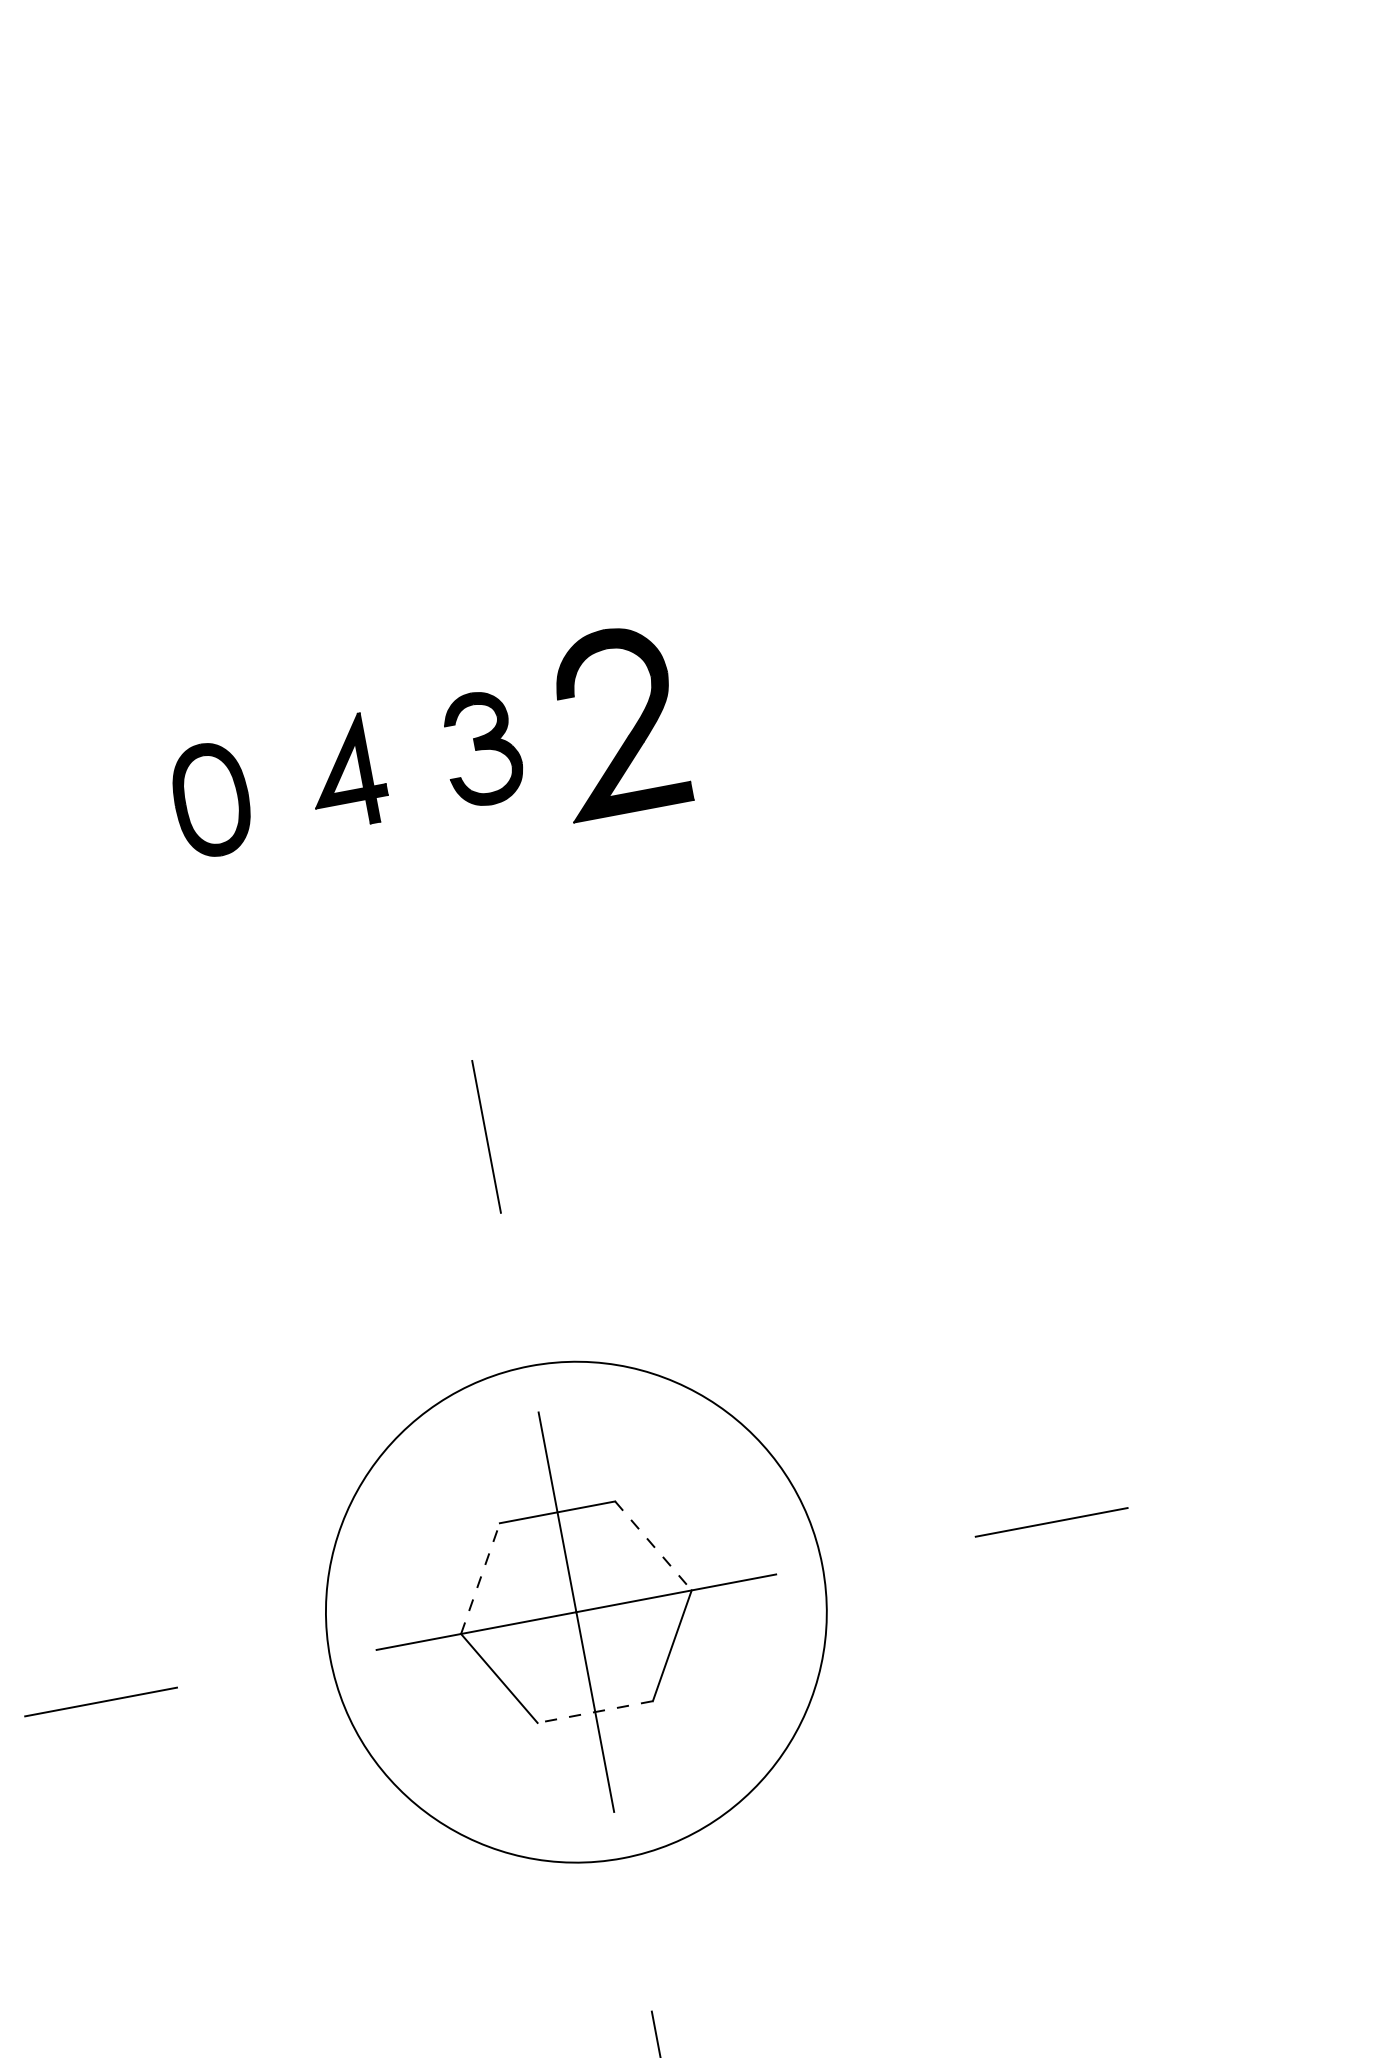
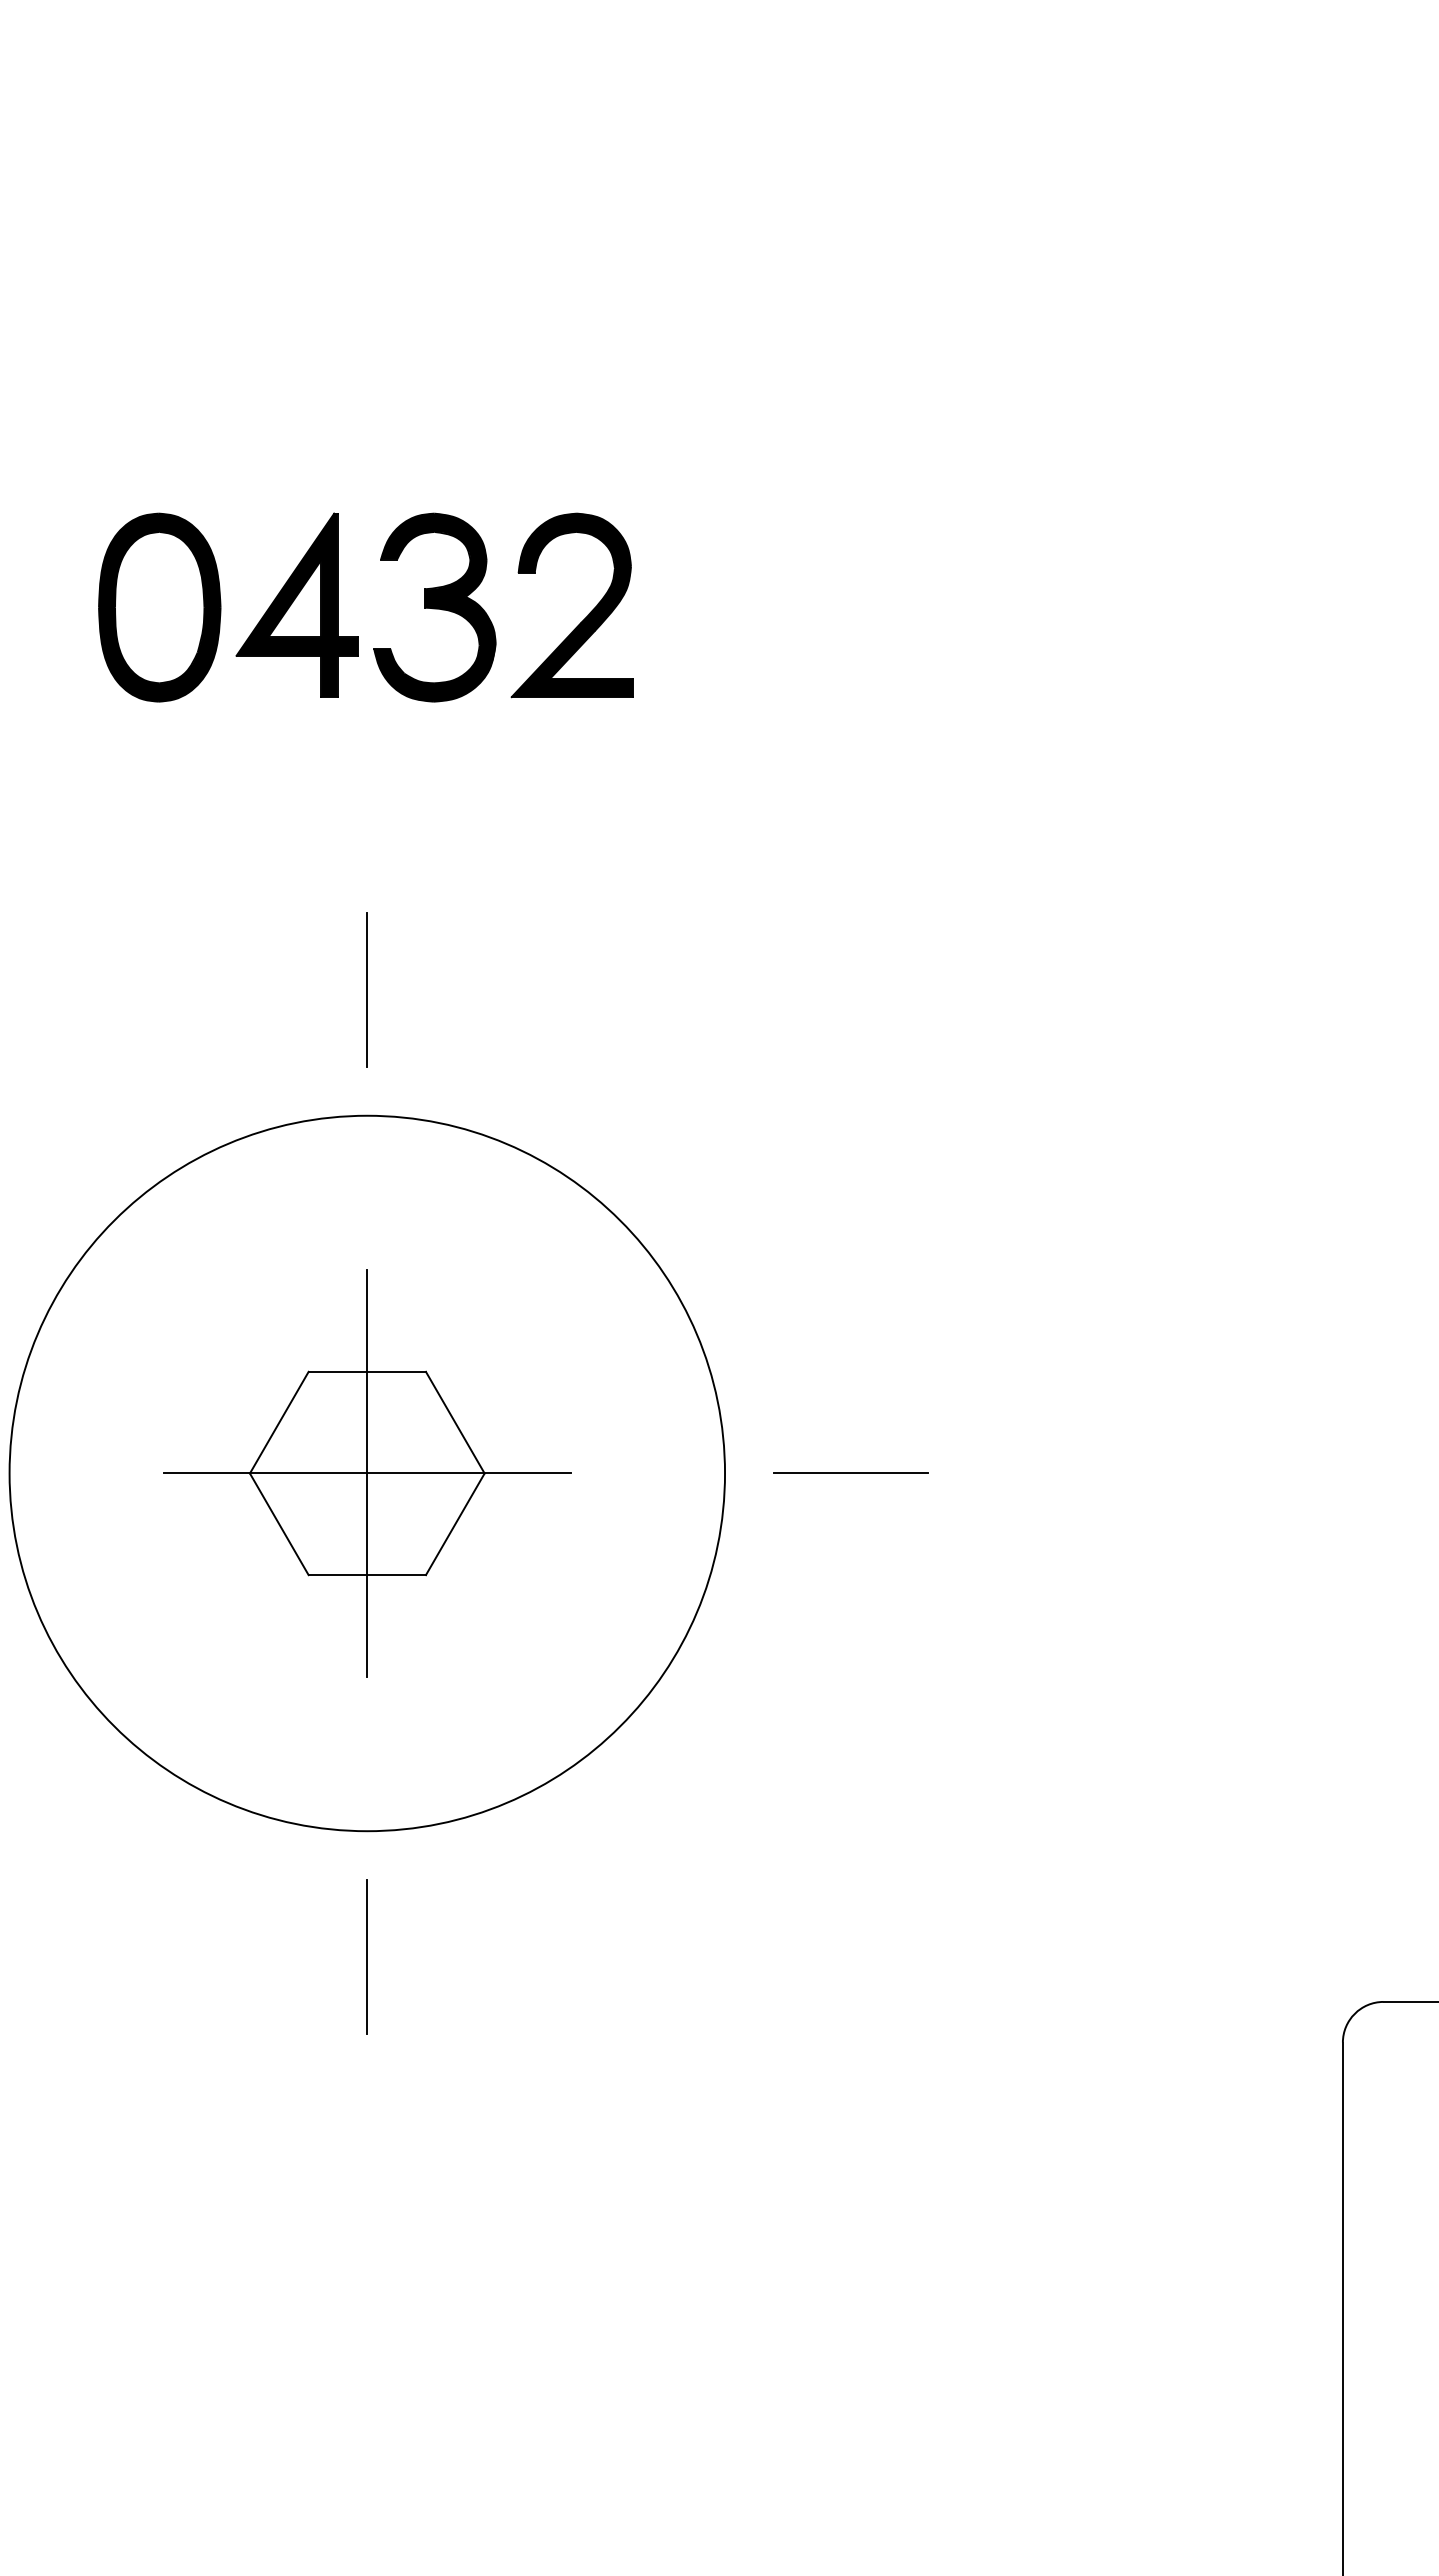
part: (481, 748) -> (434, 607), size x1.67
part: (345, 771) -> (296, 604), size x1.67
part: (211, 799) -> (159, 607), size x1.67
line: (653, 1545) -> (455, 1422), dashed -> solid
line: (480, 1578) -> (279, 1422), dashed -> solid
circle: (576, 1612) -> (367, 1473), size x1.43
line: (595, 1712) -> (367, 1575), dashed -> solid

